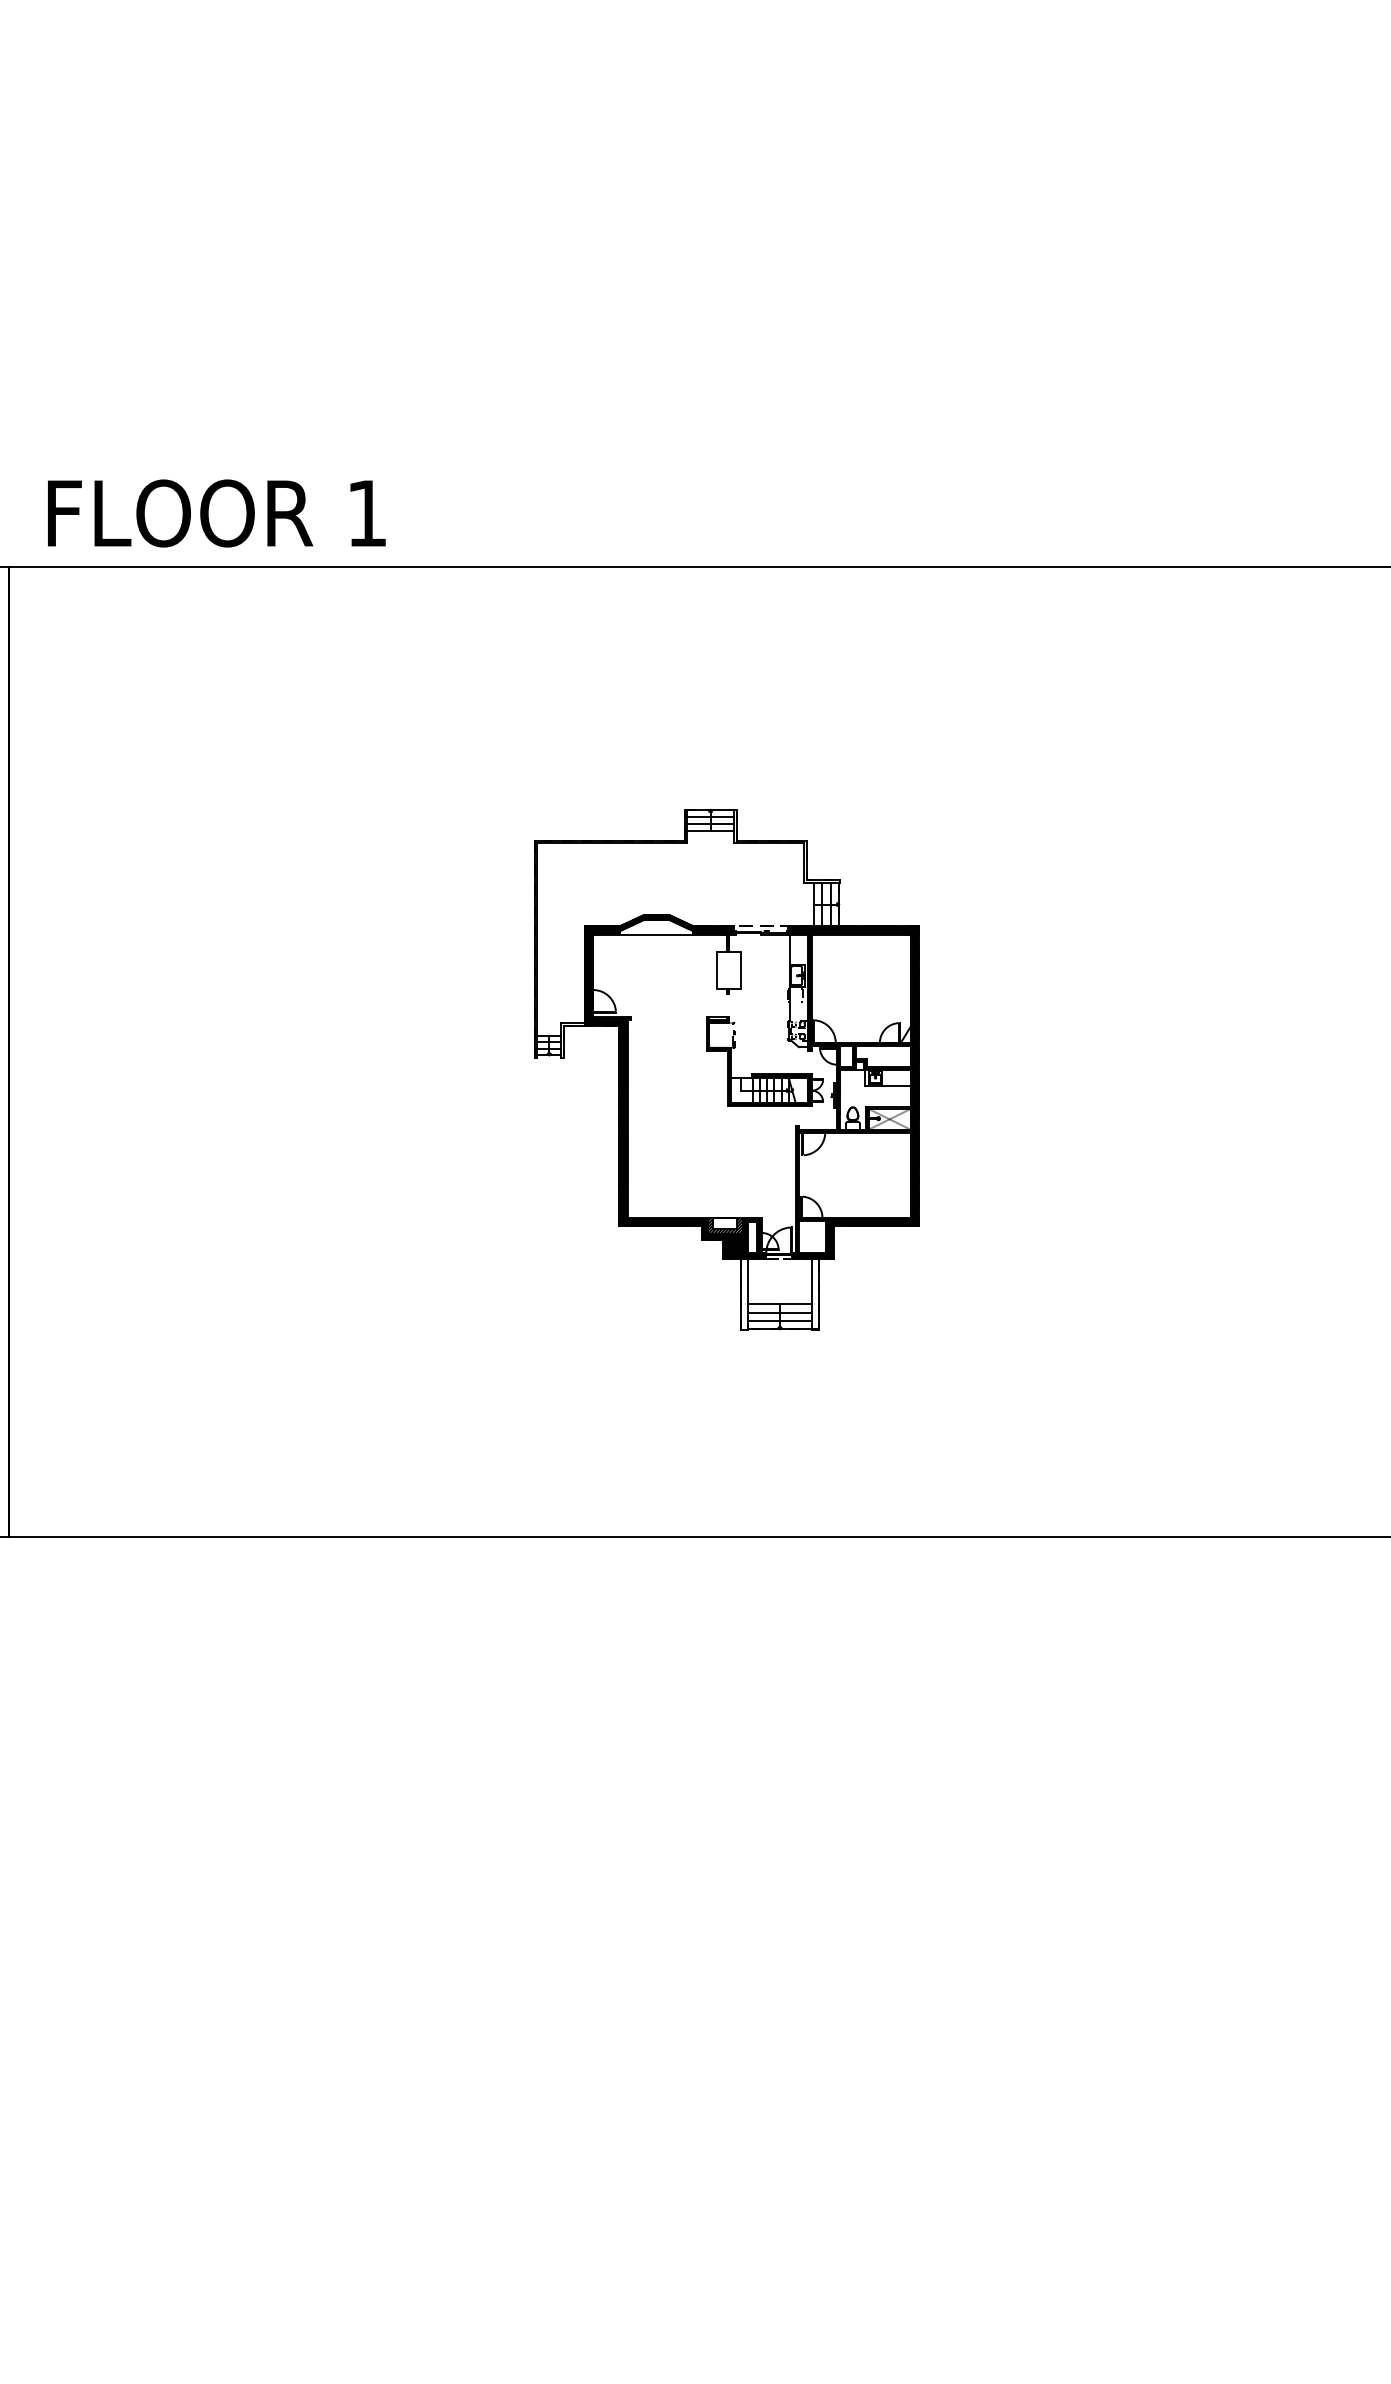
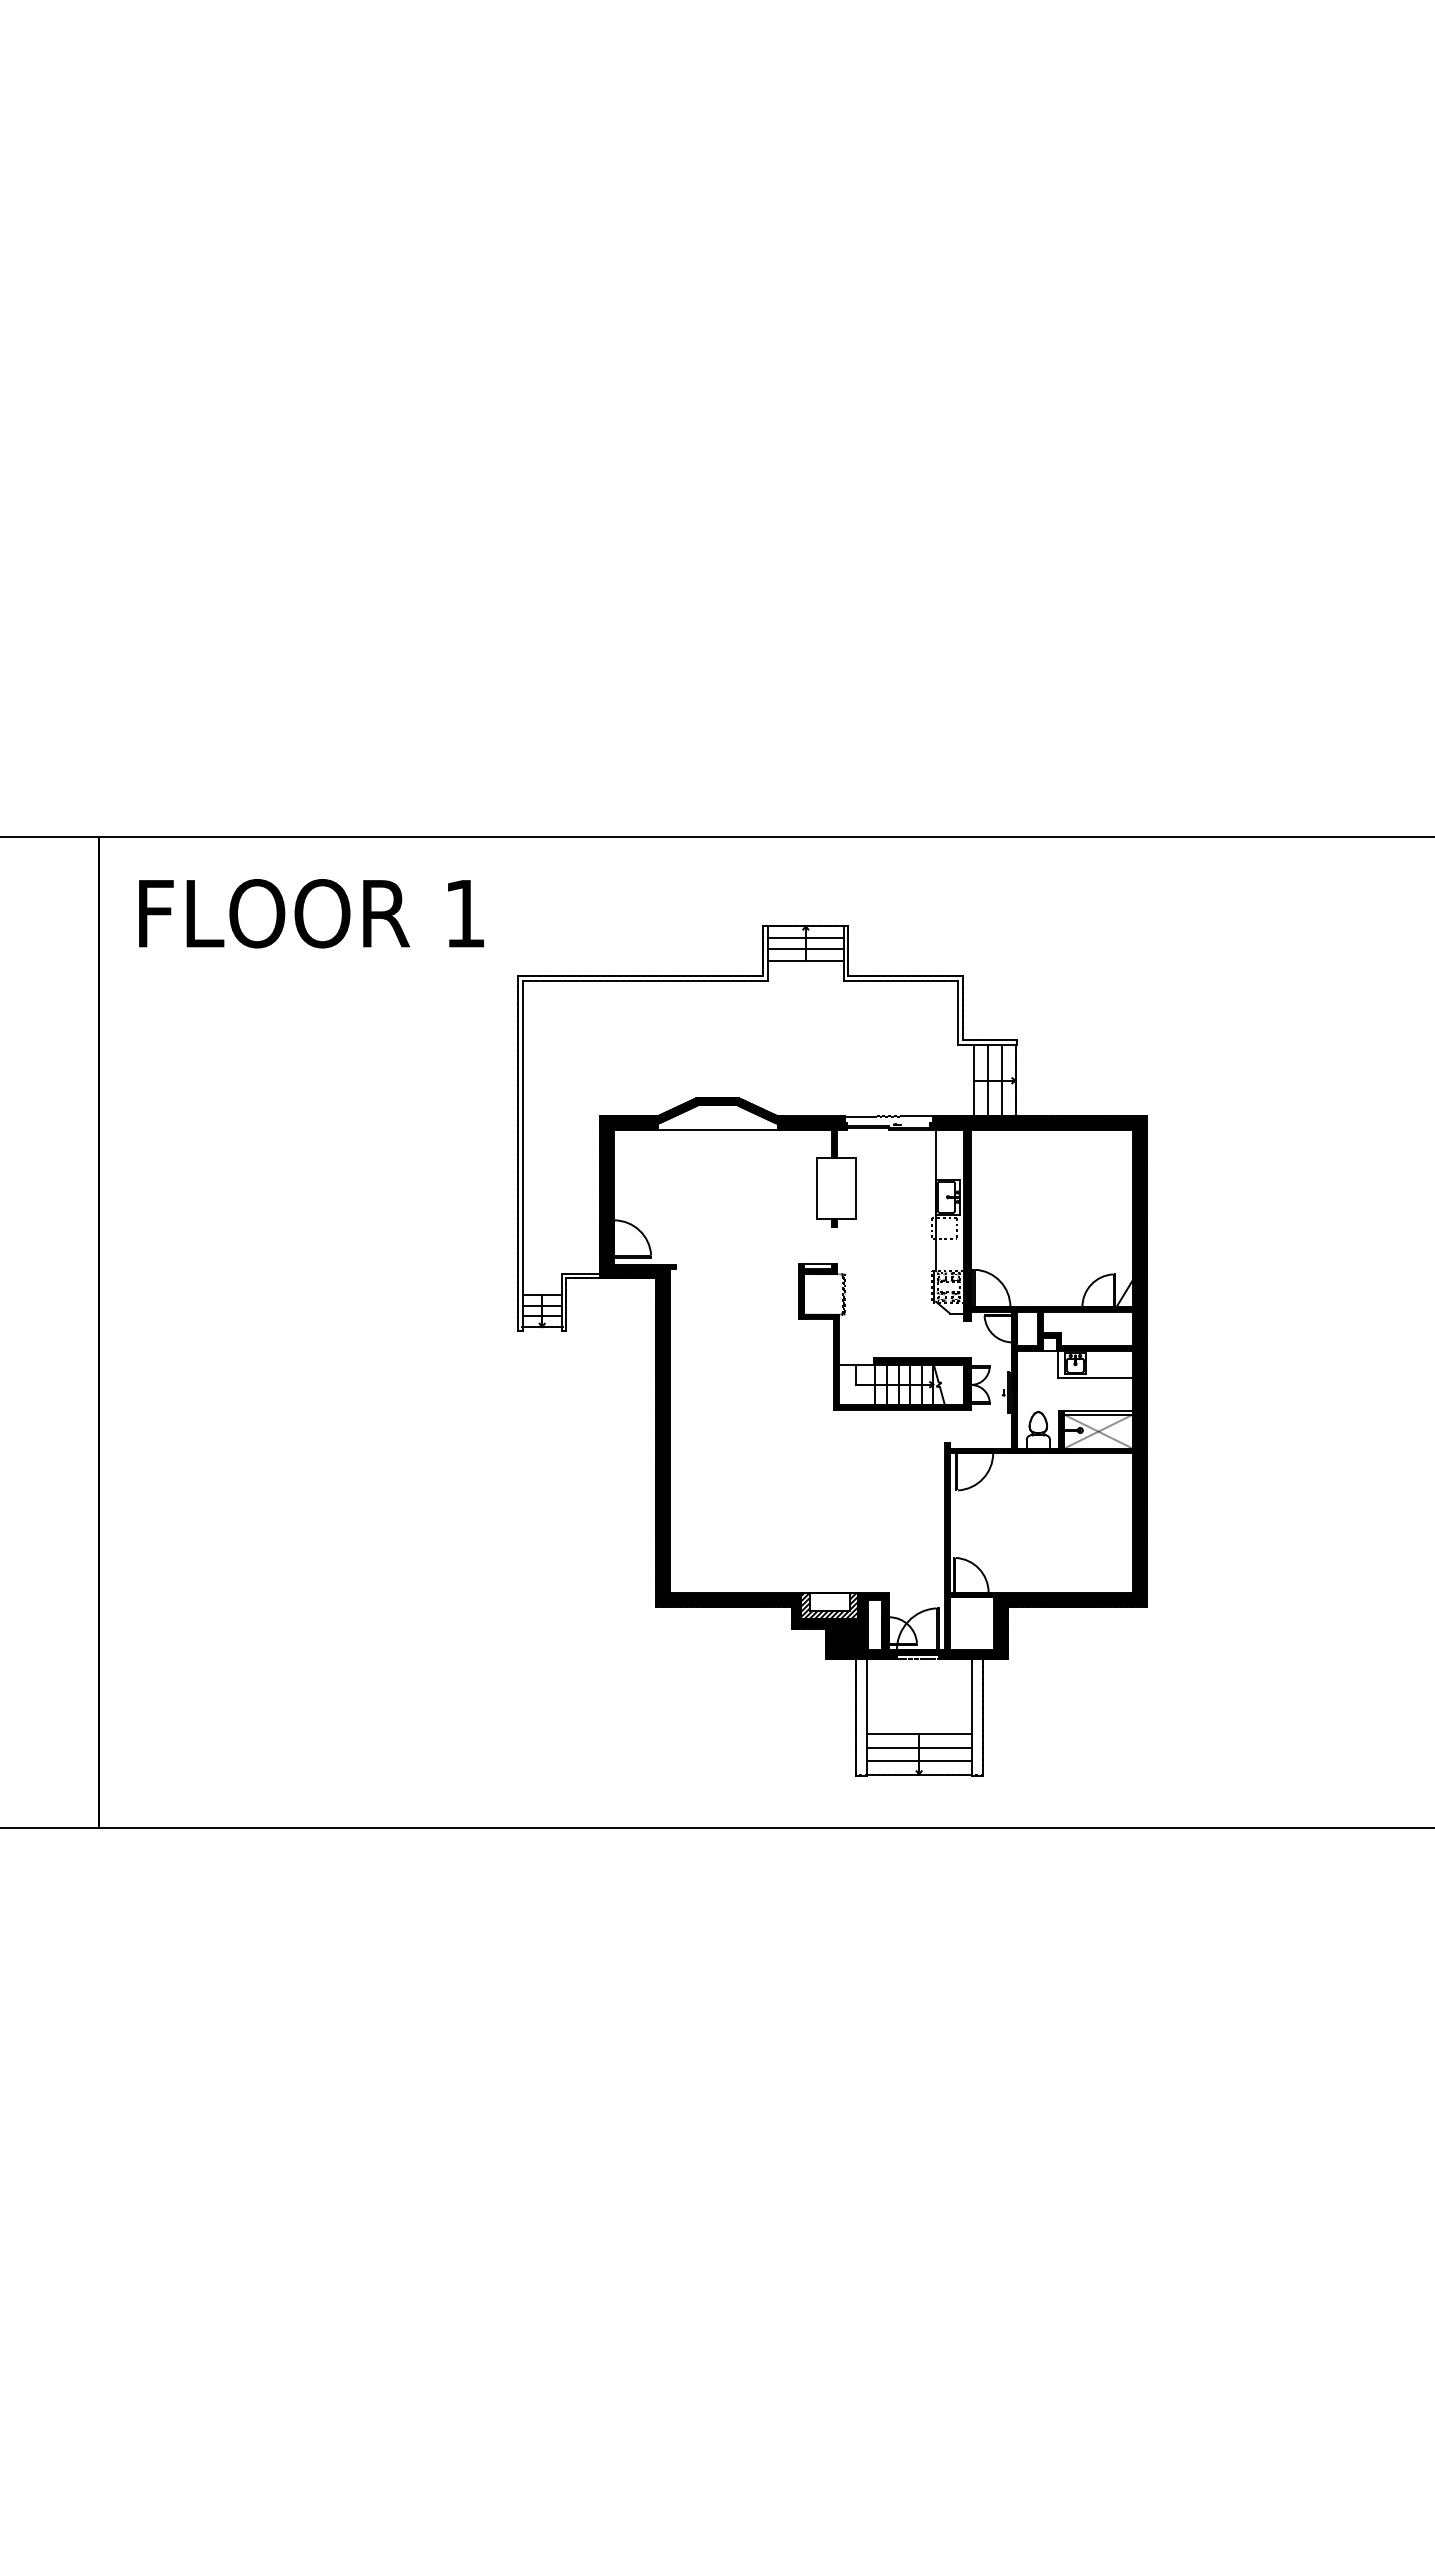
text: (216, 513) -> (311, 913), moved
part: (726, 1069) -> (832, 1350), size x1.6

